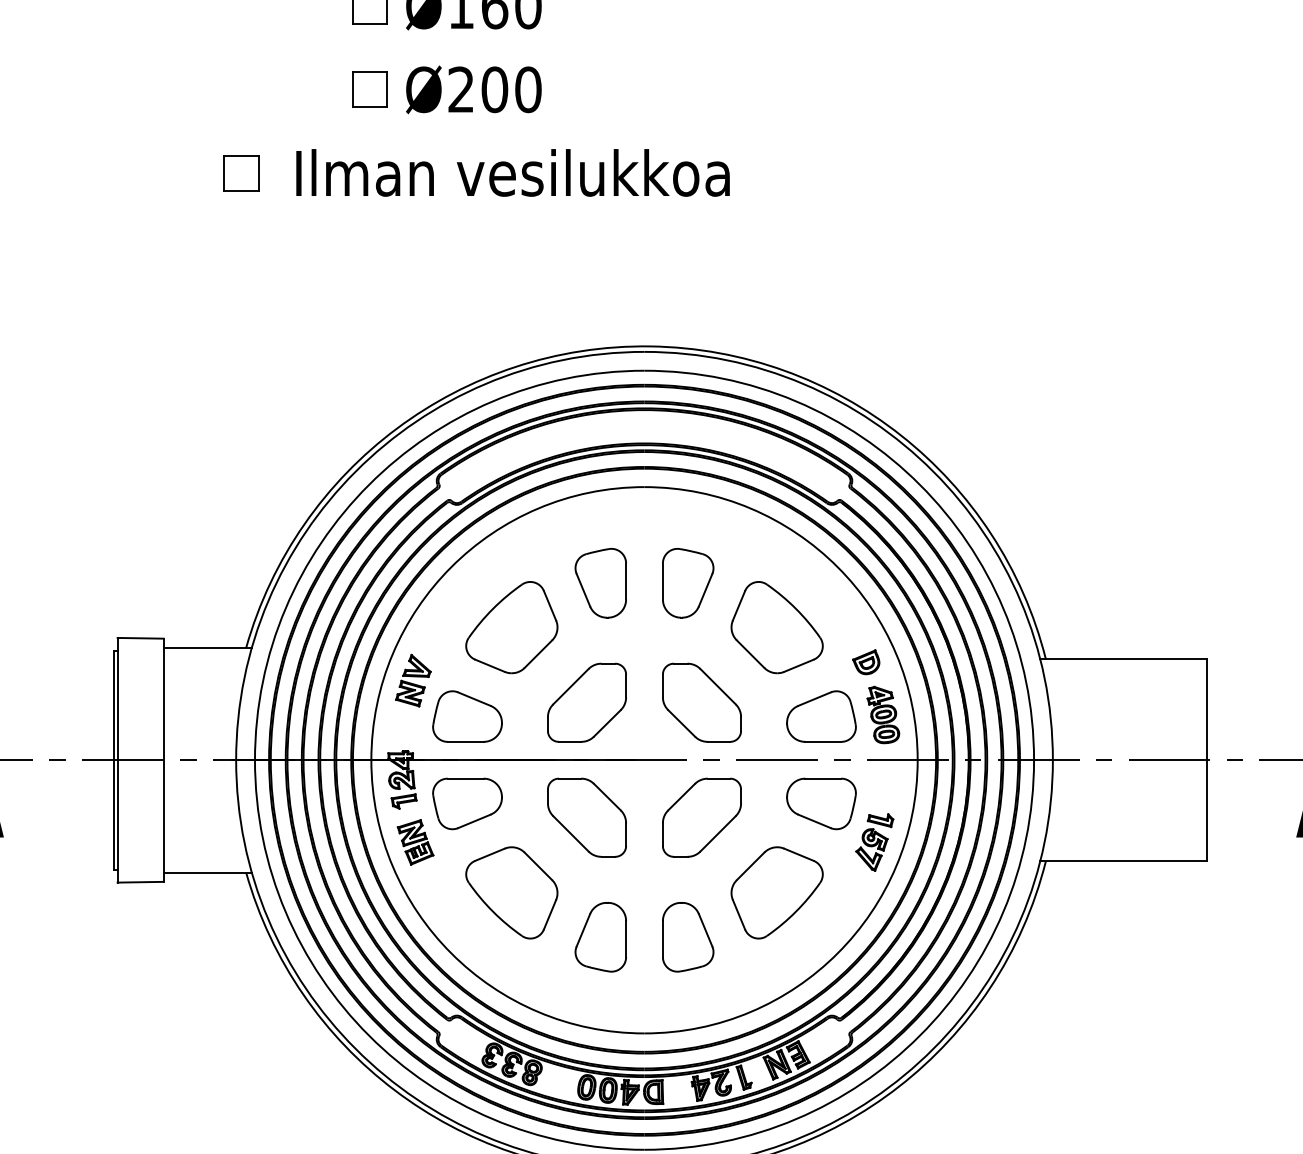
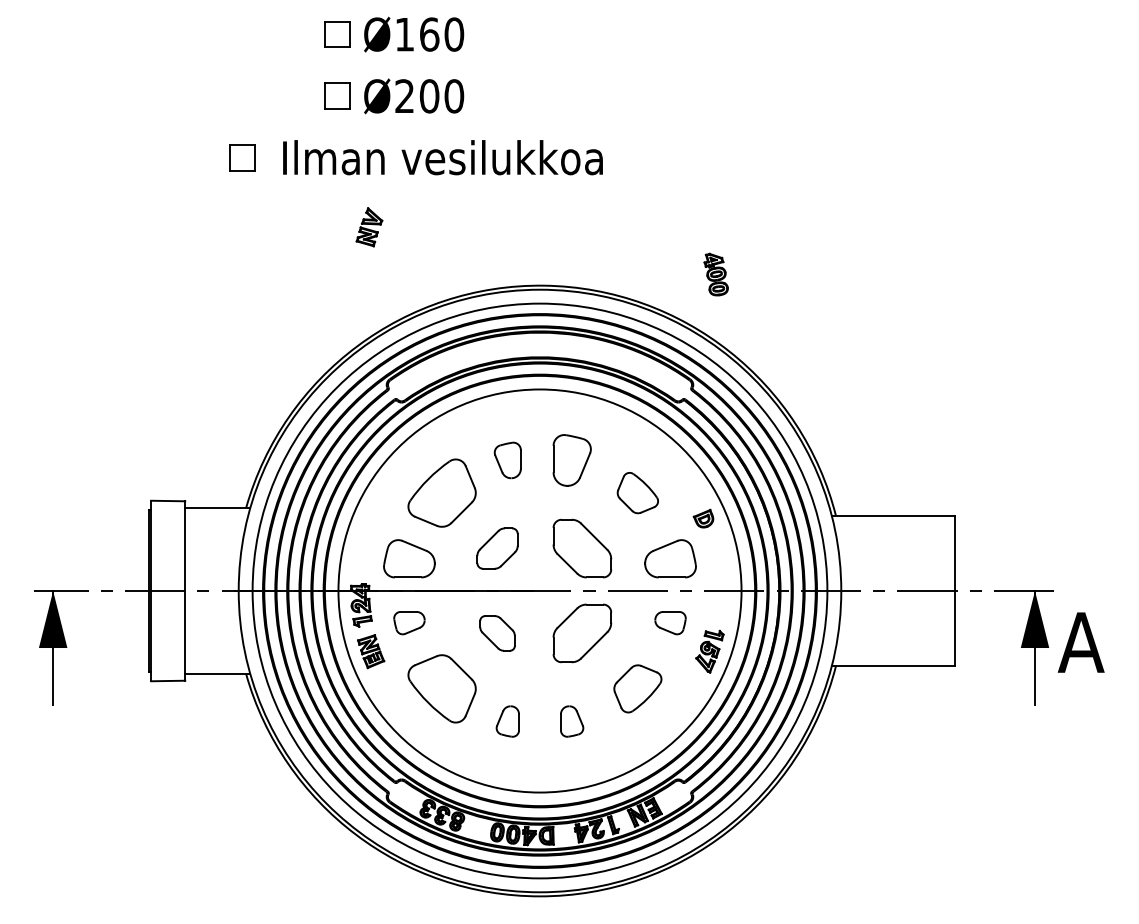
part: (600, 583) -> (507, 460), size x0.7
part: (776, 626) -> (637, 492), size x0.6
part: (413, 680) -> (369, 227), moved
part: (586, 702) -> (497, 548), size x0.7
part: (882, 714) -> (715, 274), moved
part: (467, 802) -> (409, 622), size x0.6
part: (821, 802) -> (670, 622), size x0.6
part: (586, 817) -> (497, 633), size x0.6
part: (776, 892) -> (637, 688), size x0.7
part: (600, 937) -> (507, 721), size x0.6
part: (687, 937) -> (571, 721), size x0.6

